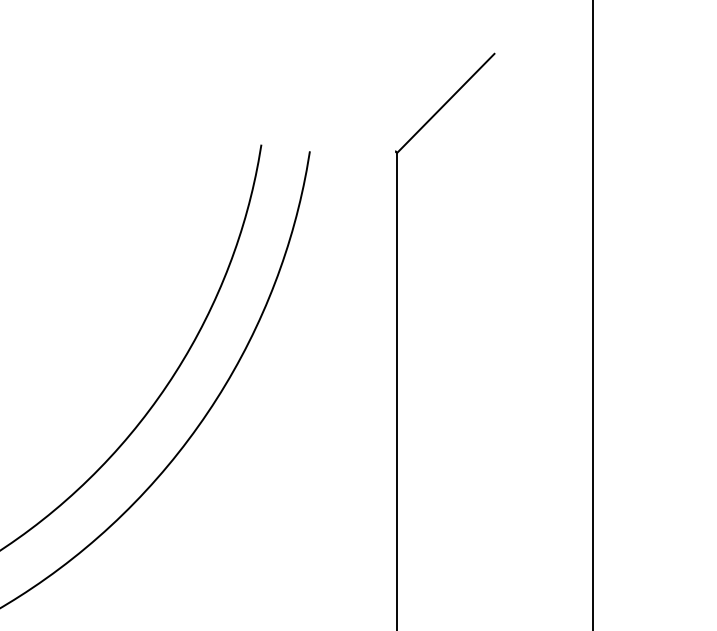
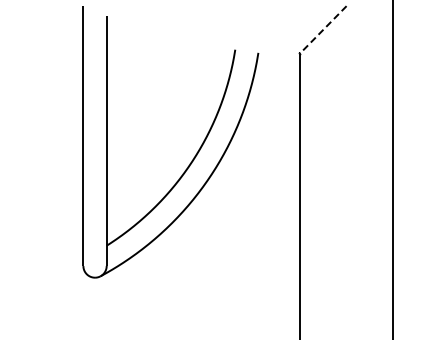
line: (444, 104) -> (322, 30), solid -> dashed

